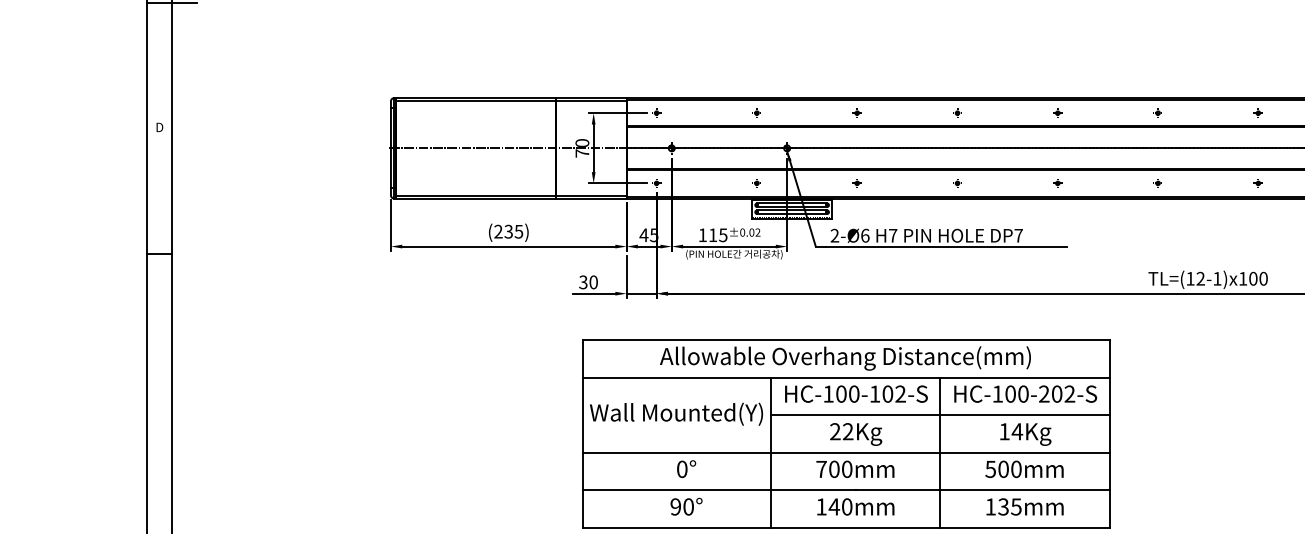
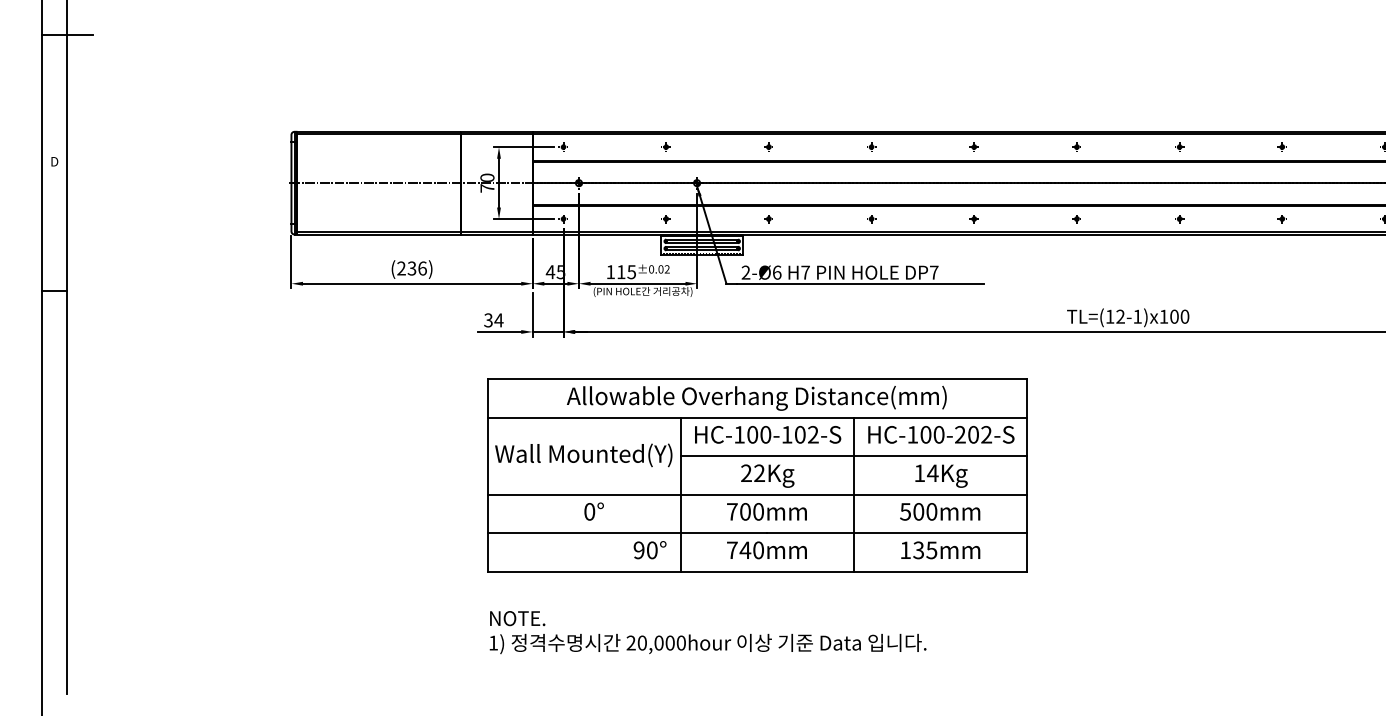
text: (518, 231) -> (422, 268), (235) -> (236)
text: (593, 282) -> (498, 320), 30 -> 34
text: (821, 506) -> (732, 549), 140mm -> 740mm
text: (685, 507) -> (649, 550), moved

